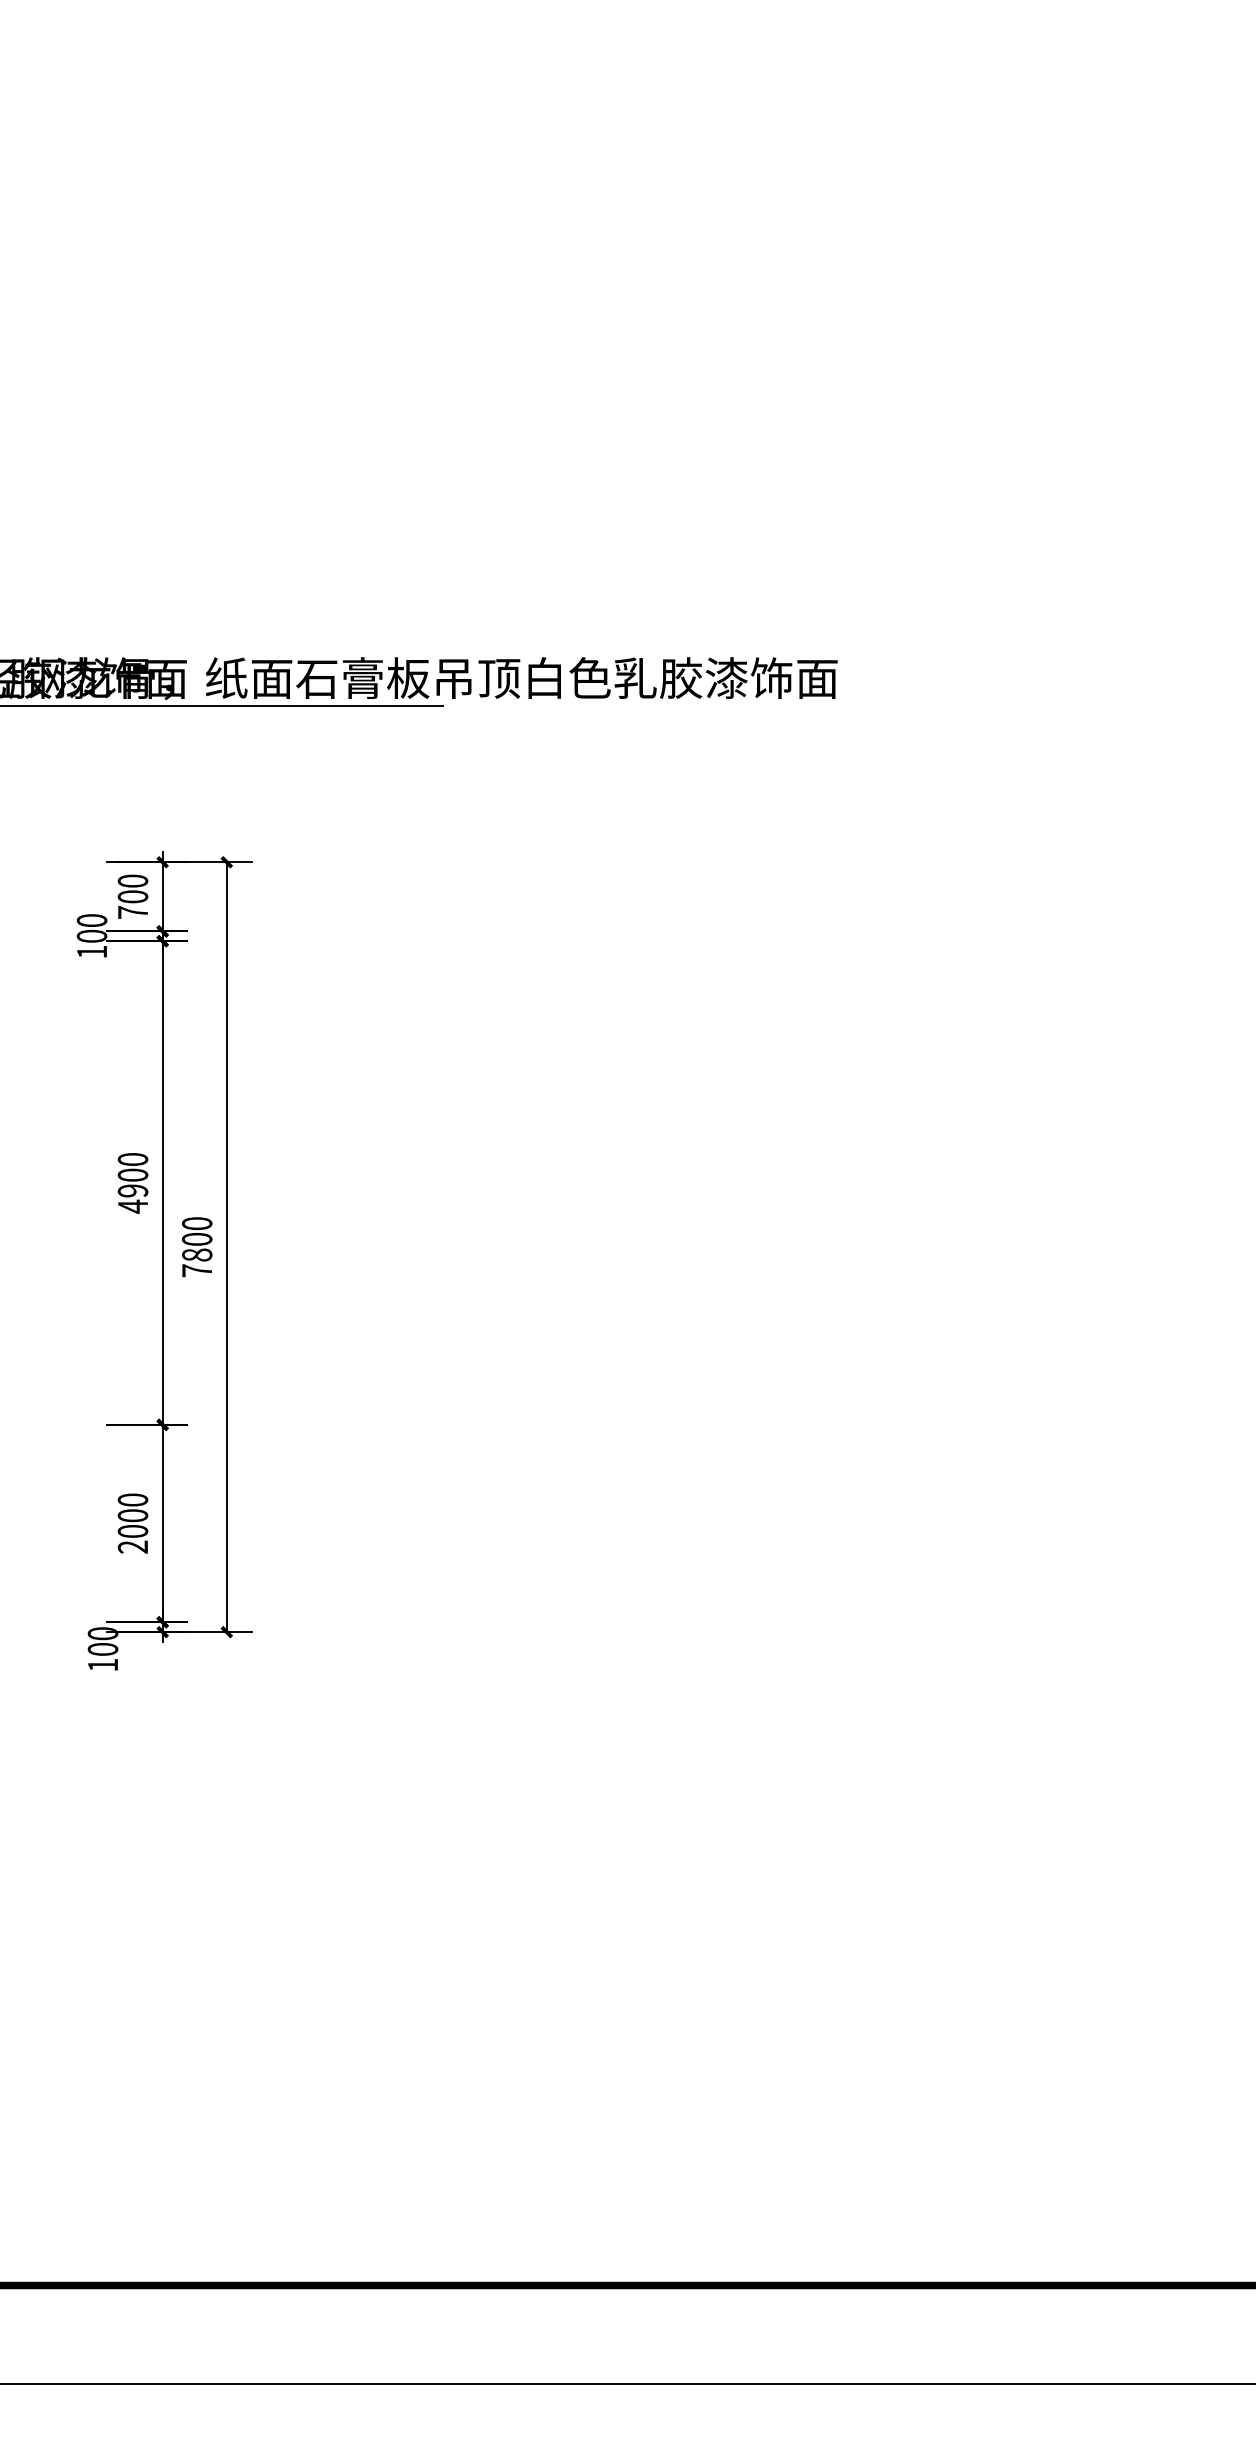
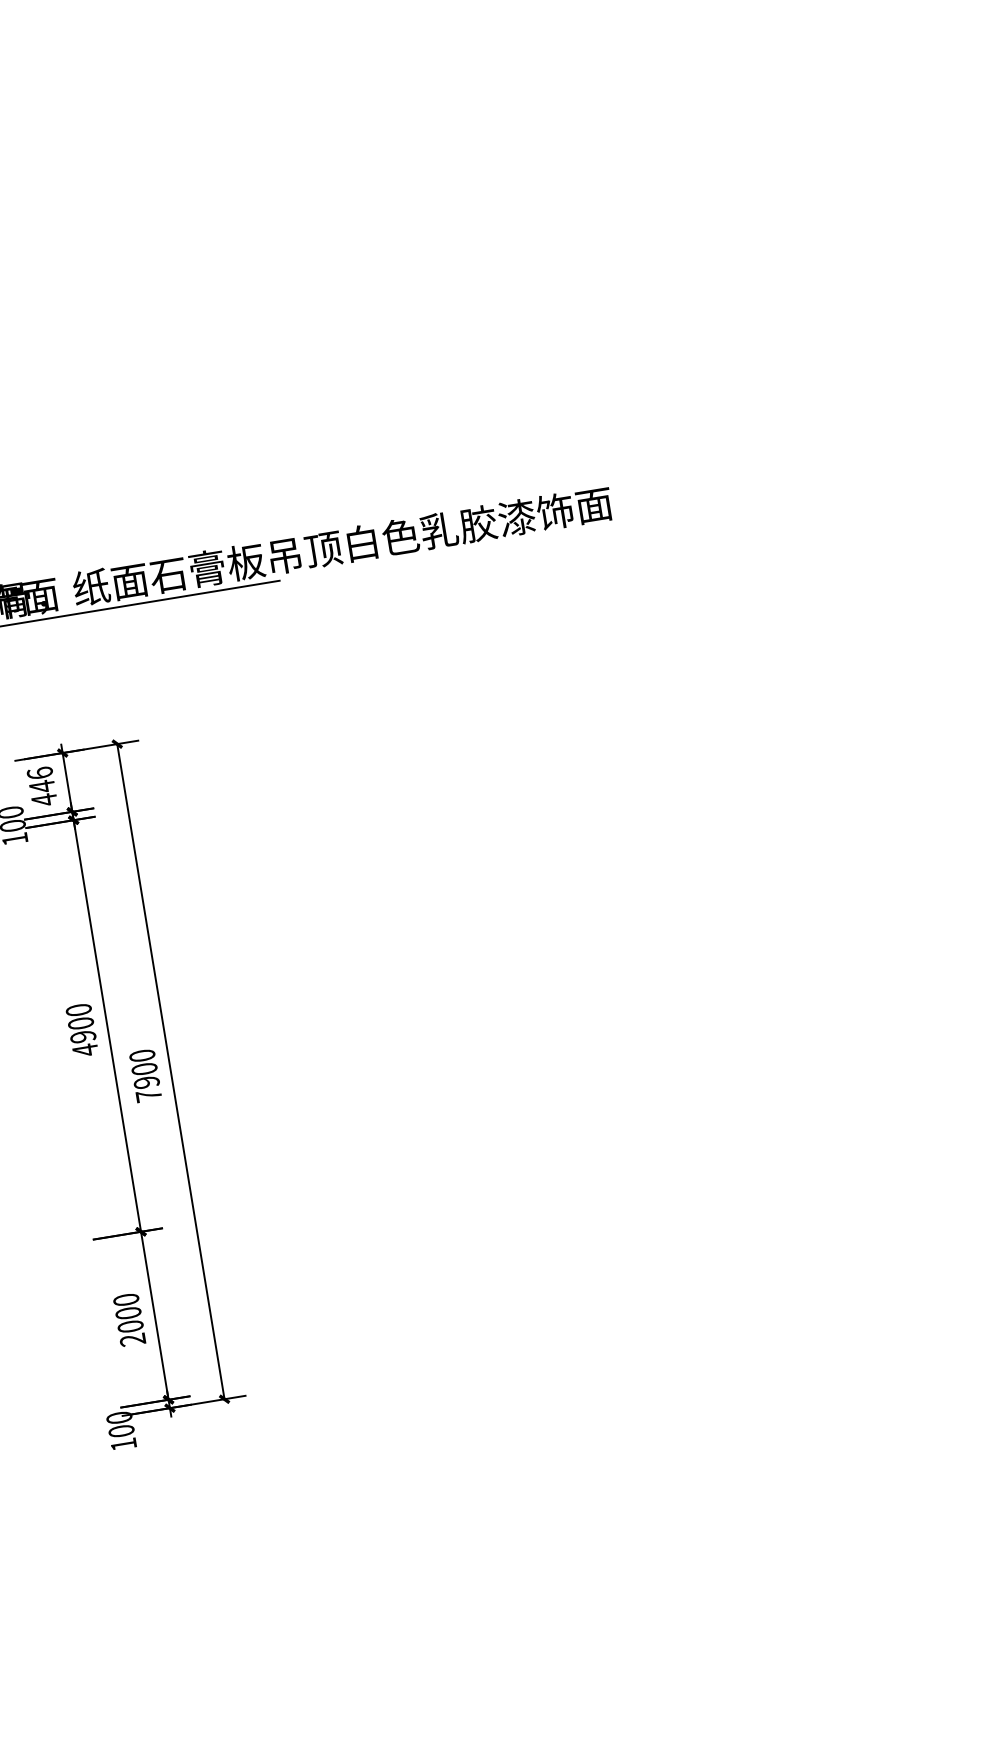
text: (132, 896) -> (41, 786), 700 -> 446
text: (197, 1254) -> (146, 1081), 7800 -> 7900

